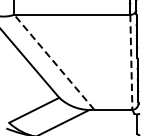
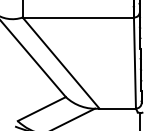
line: (54, 62) -> (61, 63), dashed -> solid
line: (130, 62) -> (134, 63), dashed -> solid

